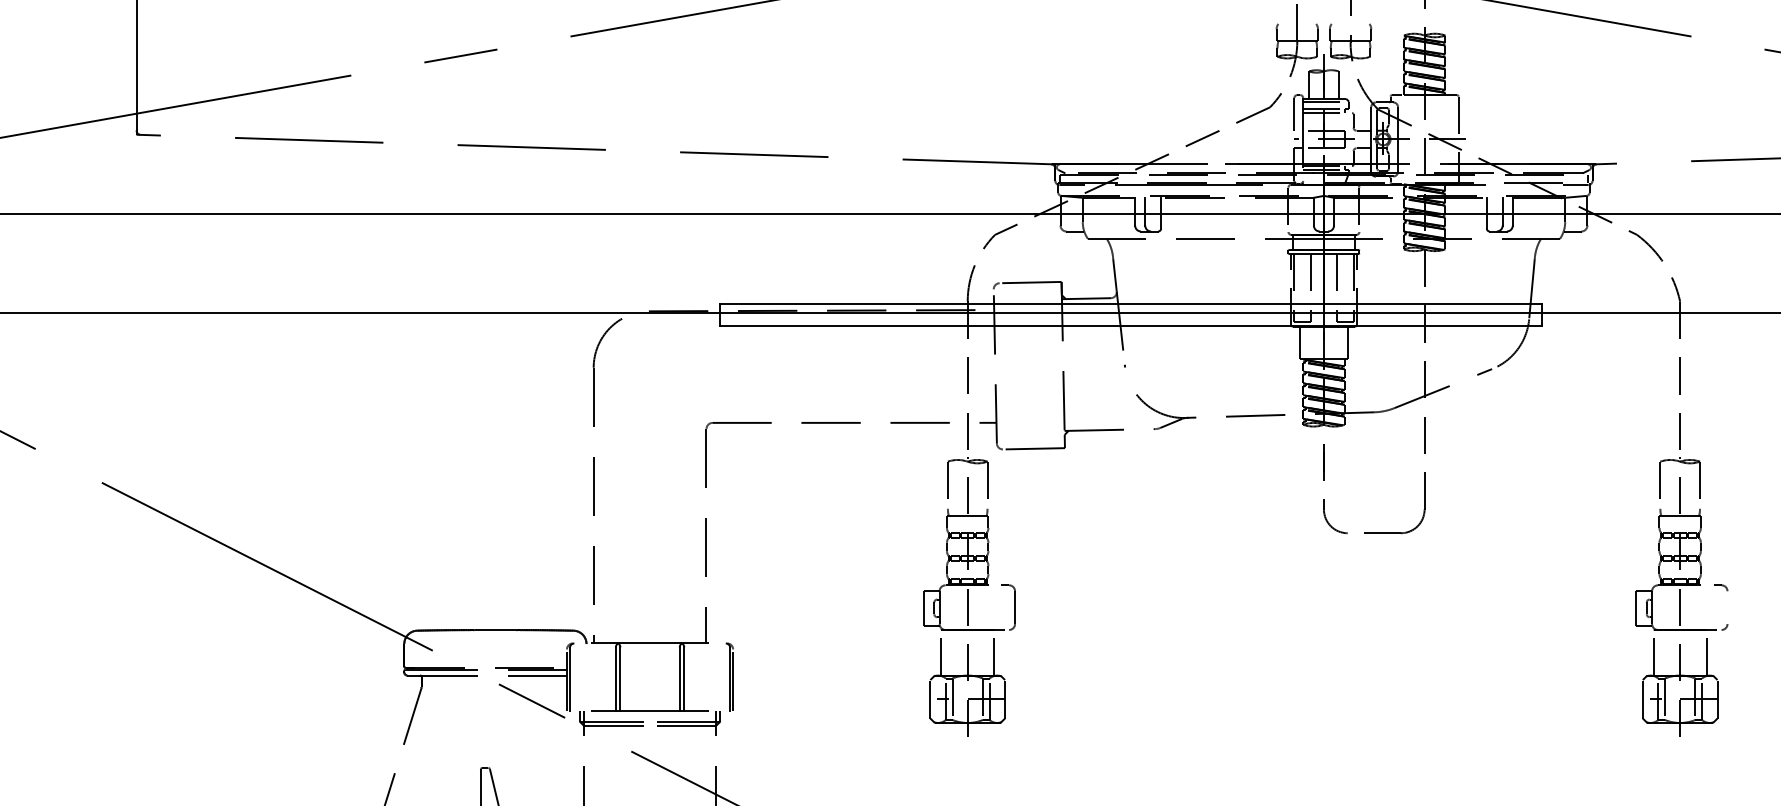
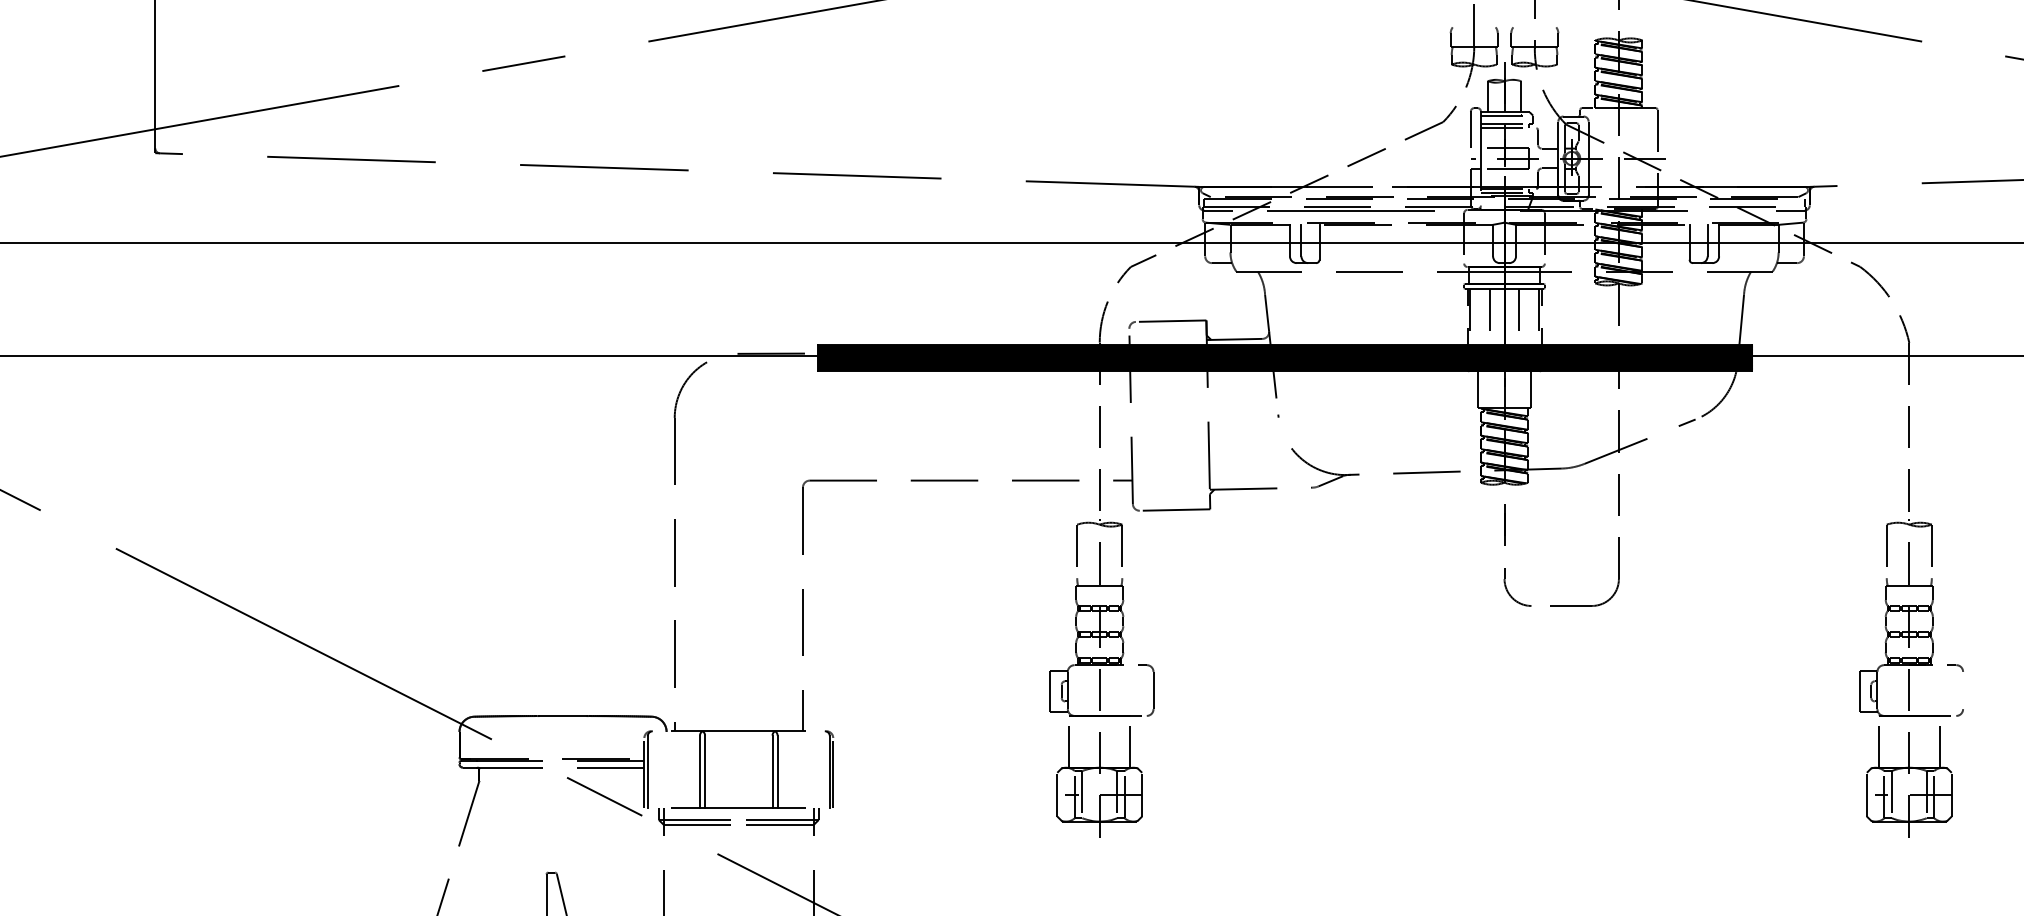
hatch: (1130, 314) -> (1284, 357), added

